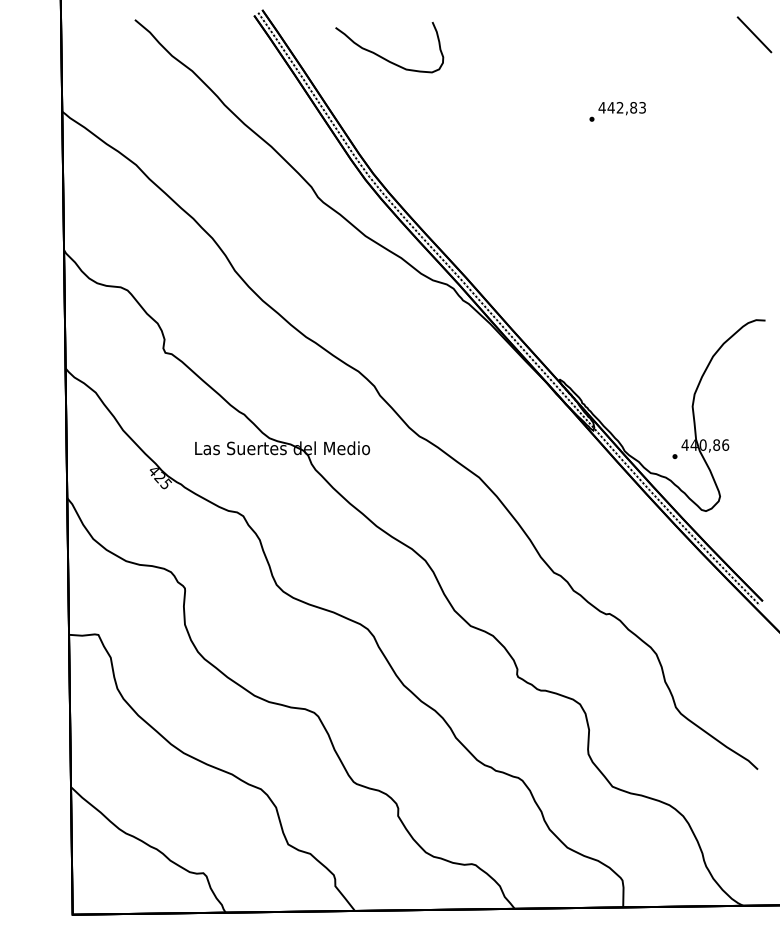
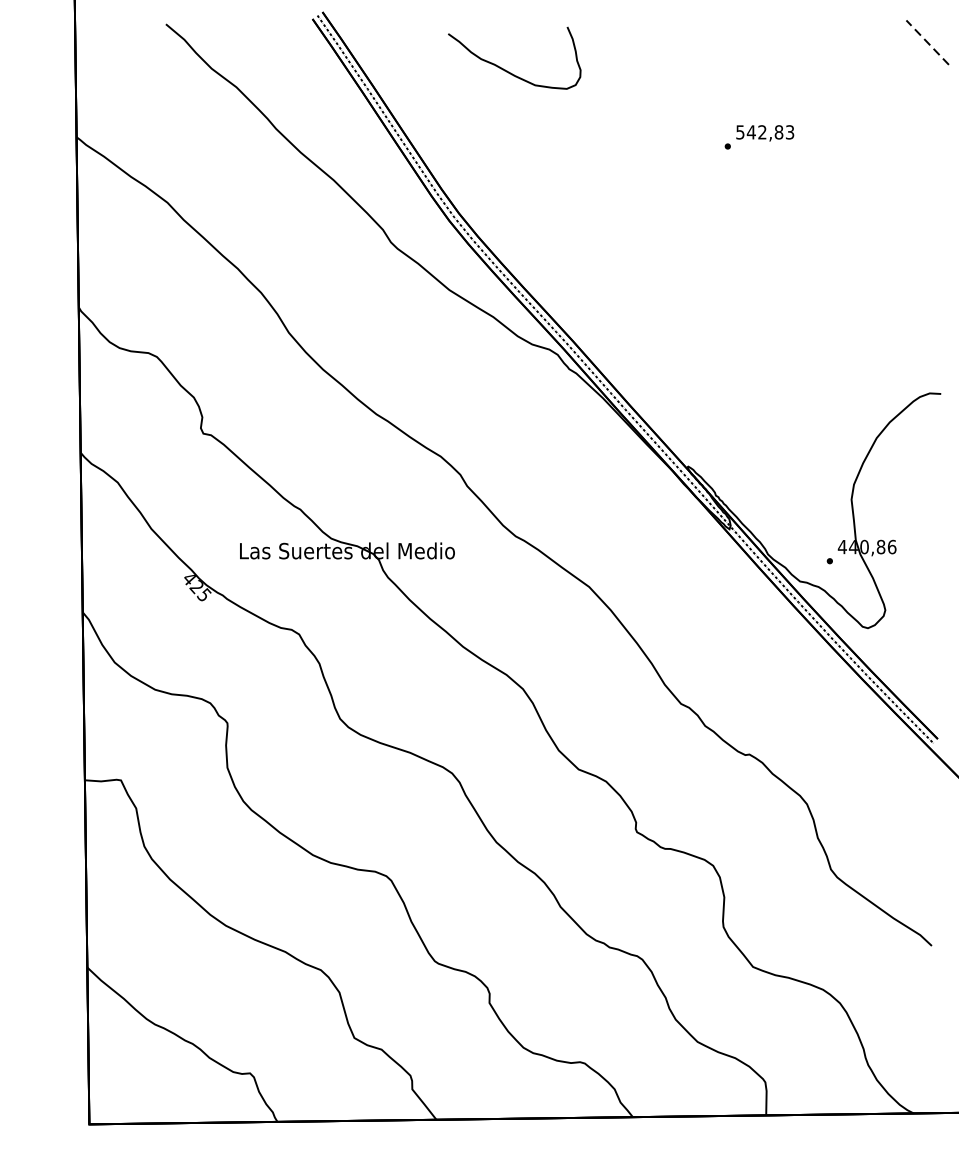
line: (754, 34) -> (927, 42), solid -> dashed
curve: (384, 57) -> (508, 70), moved
text: (601, 107) -> (739, 131), 442,83 -> 542,83

